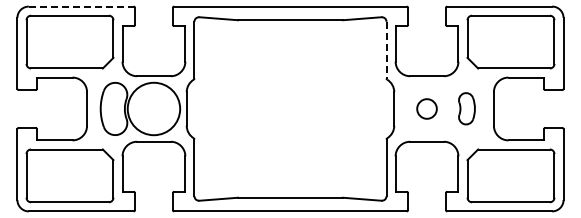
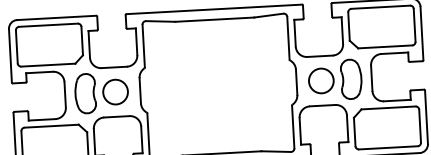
line: (81, 6) -> (56, 17), dashed -> solid
line: (386, 50) -> (288, 38), dashed -> solid
circle: (153, 108) -> (115, 91), size x0.62
circle: (426, 108) -> (320, 80), size x1.67
part: (466, 108) -> (351, 78), size x1.67

